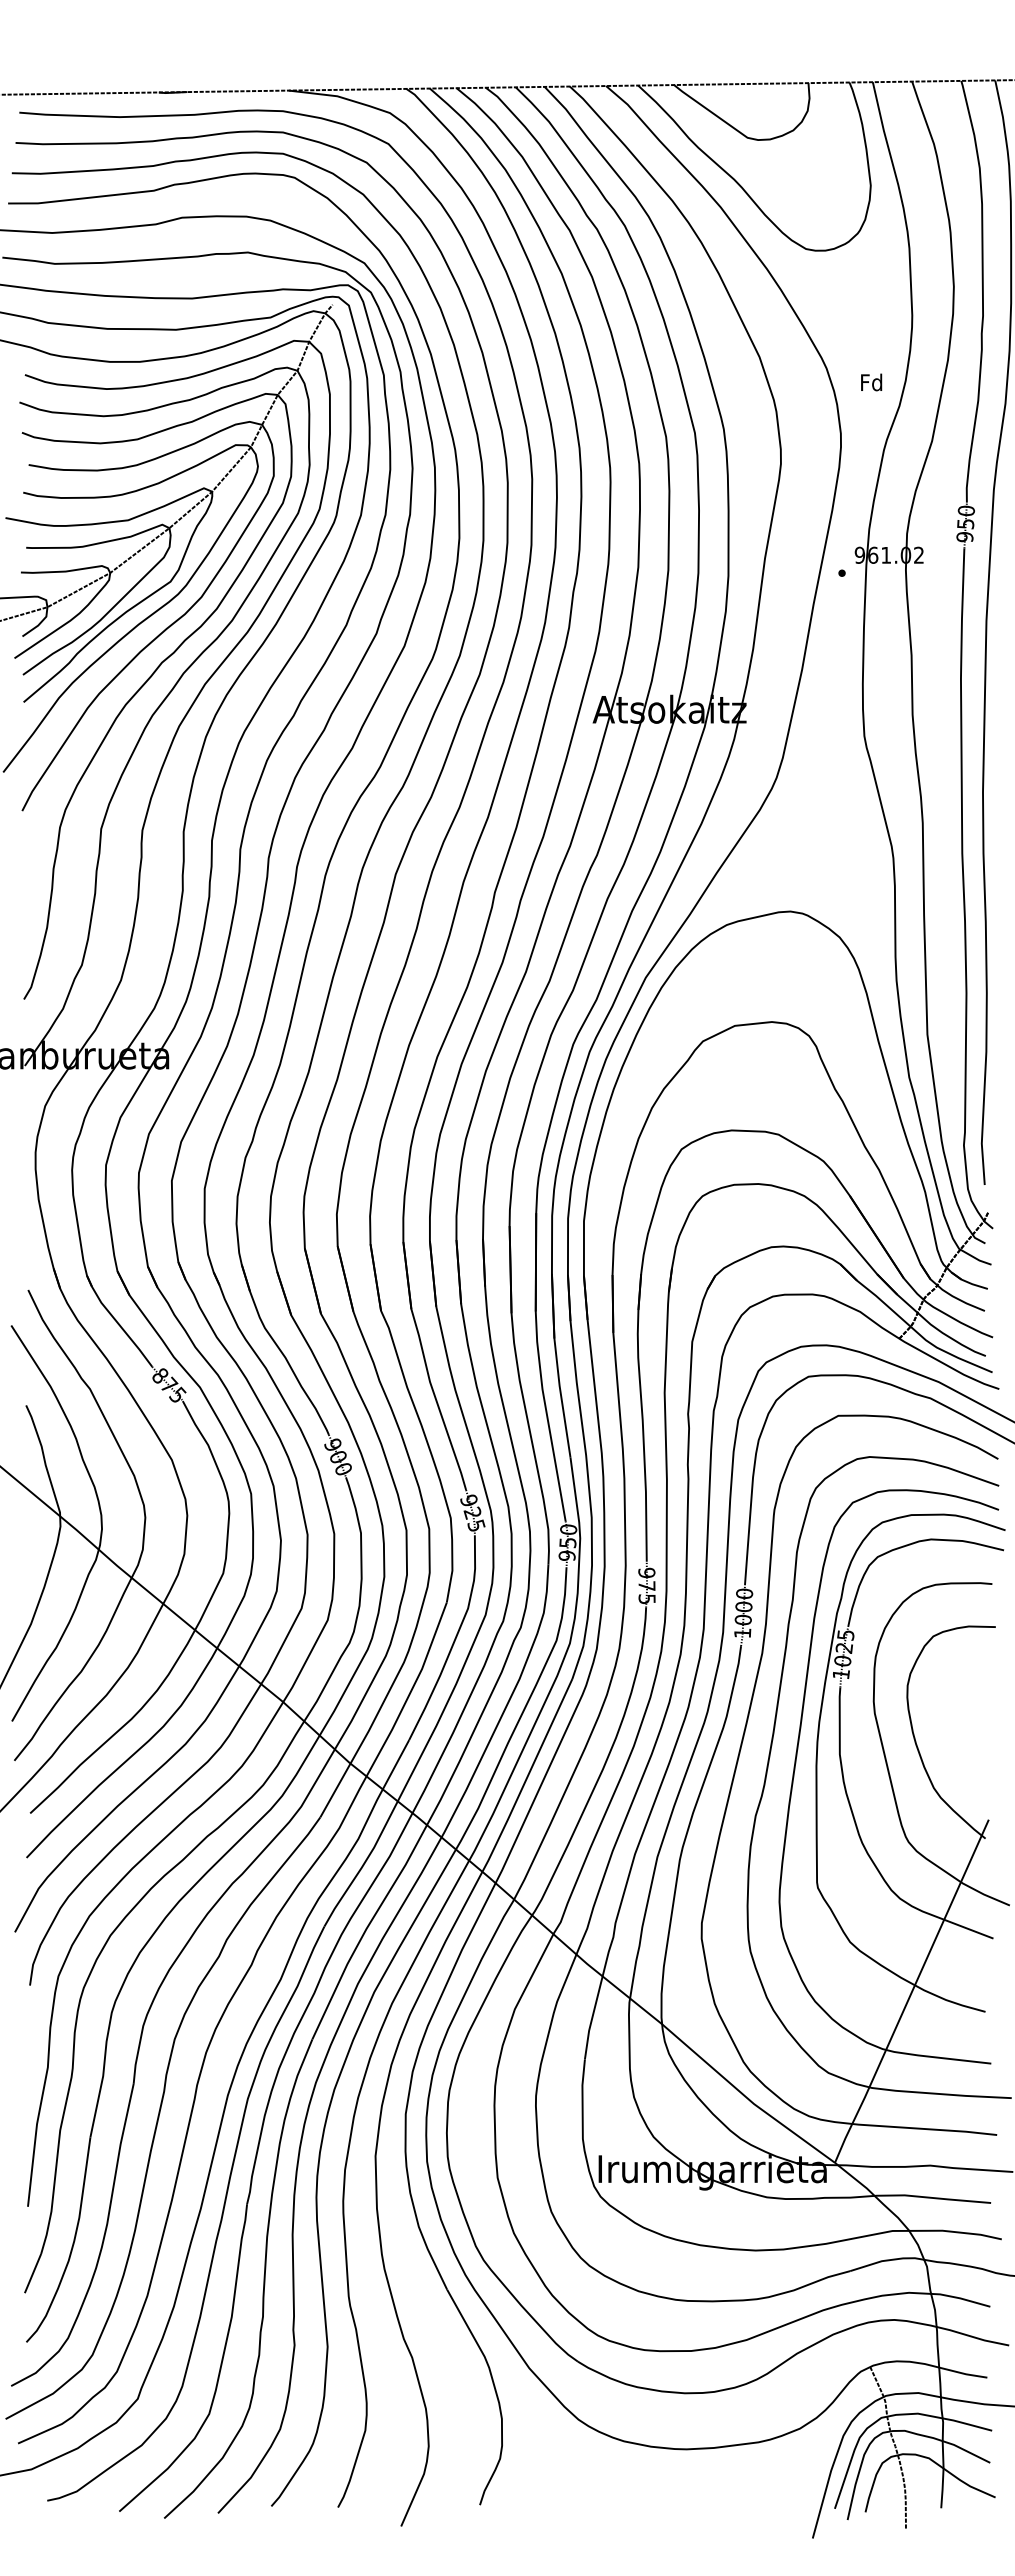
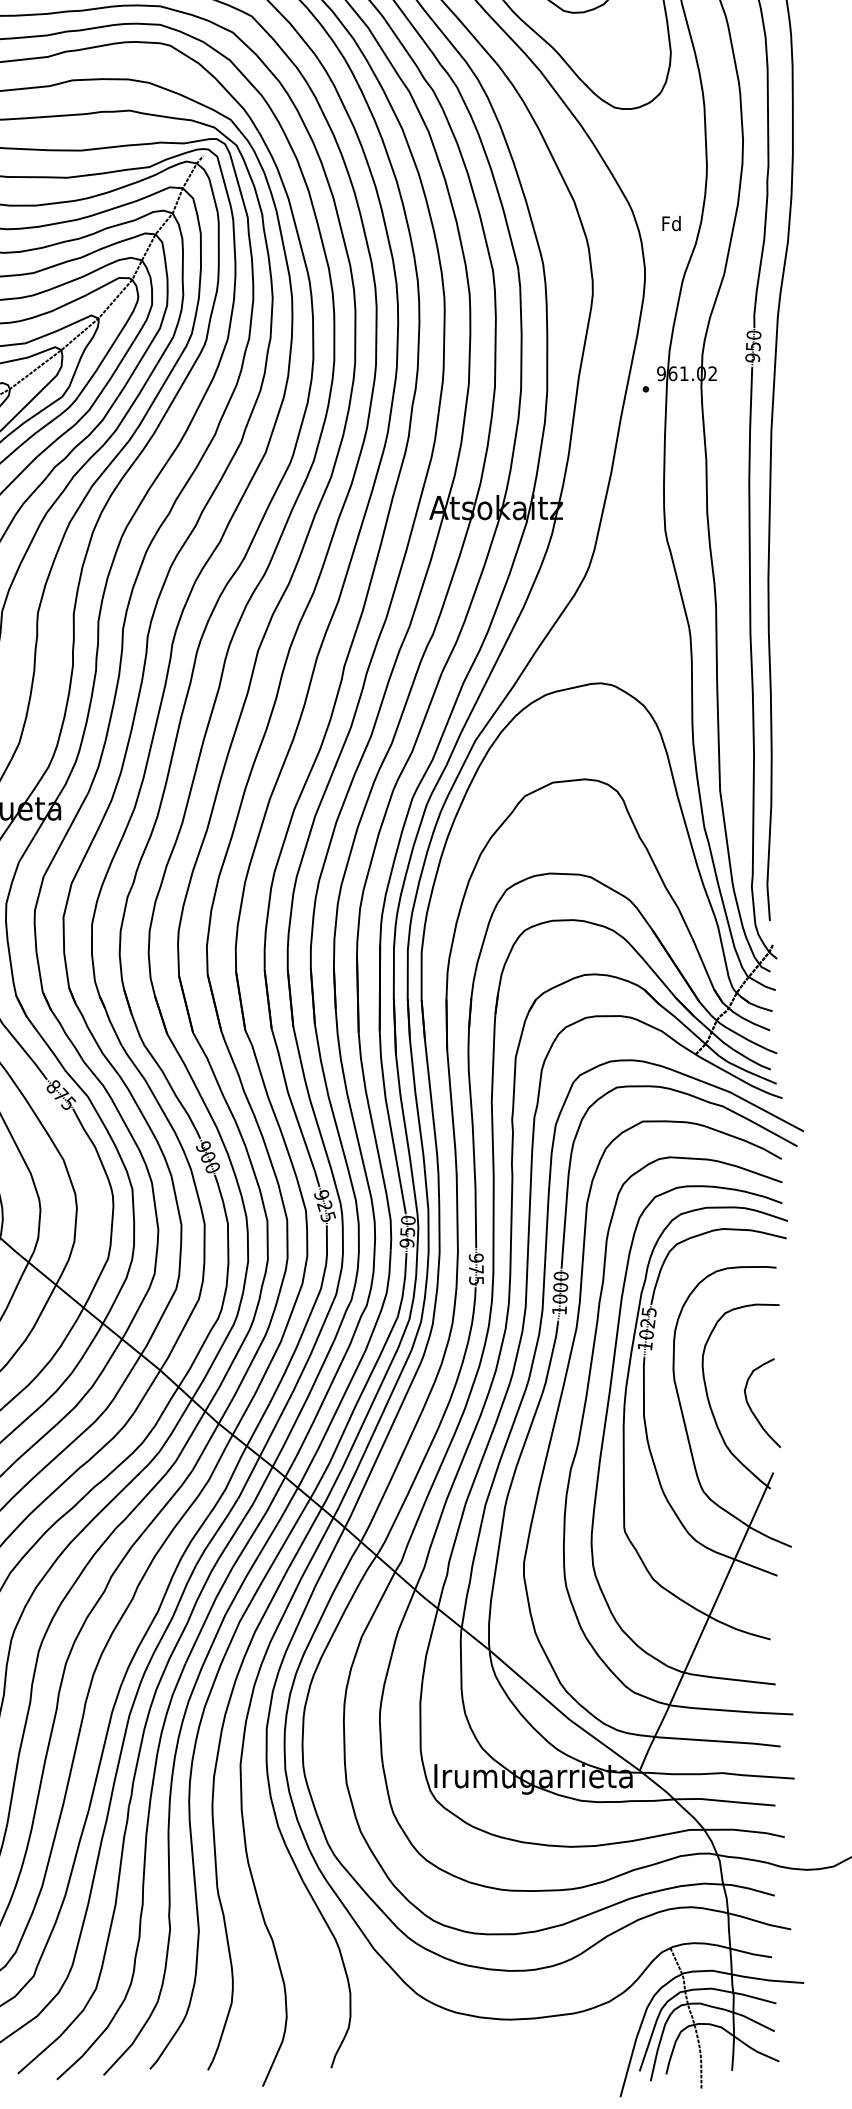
curve: (963, 1746) -> (751, 1408), added

